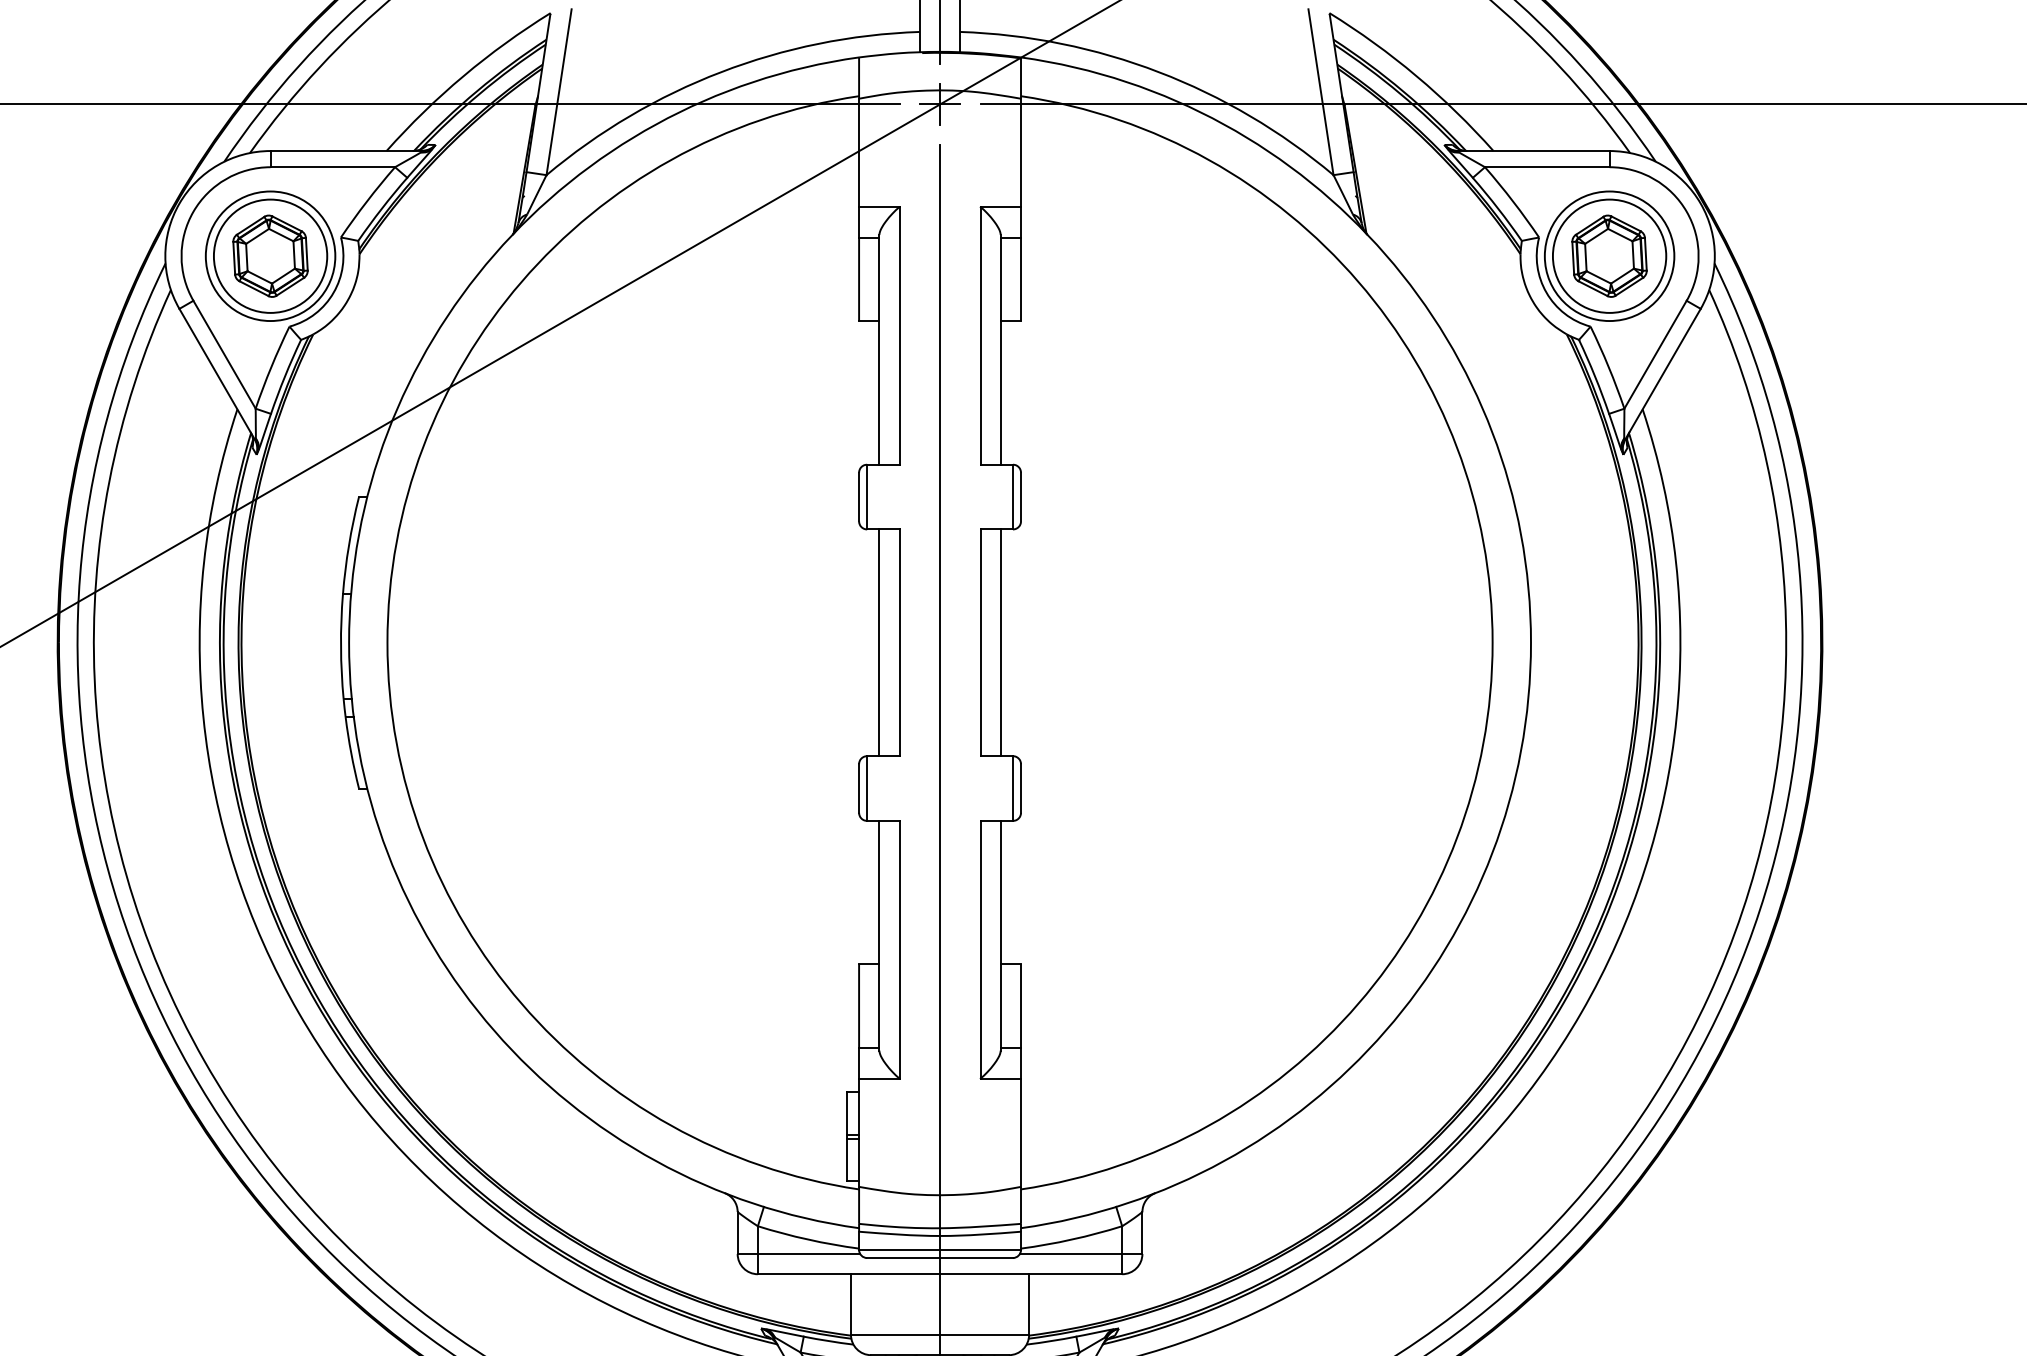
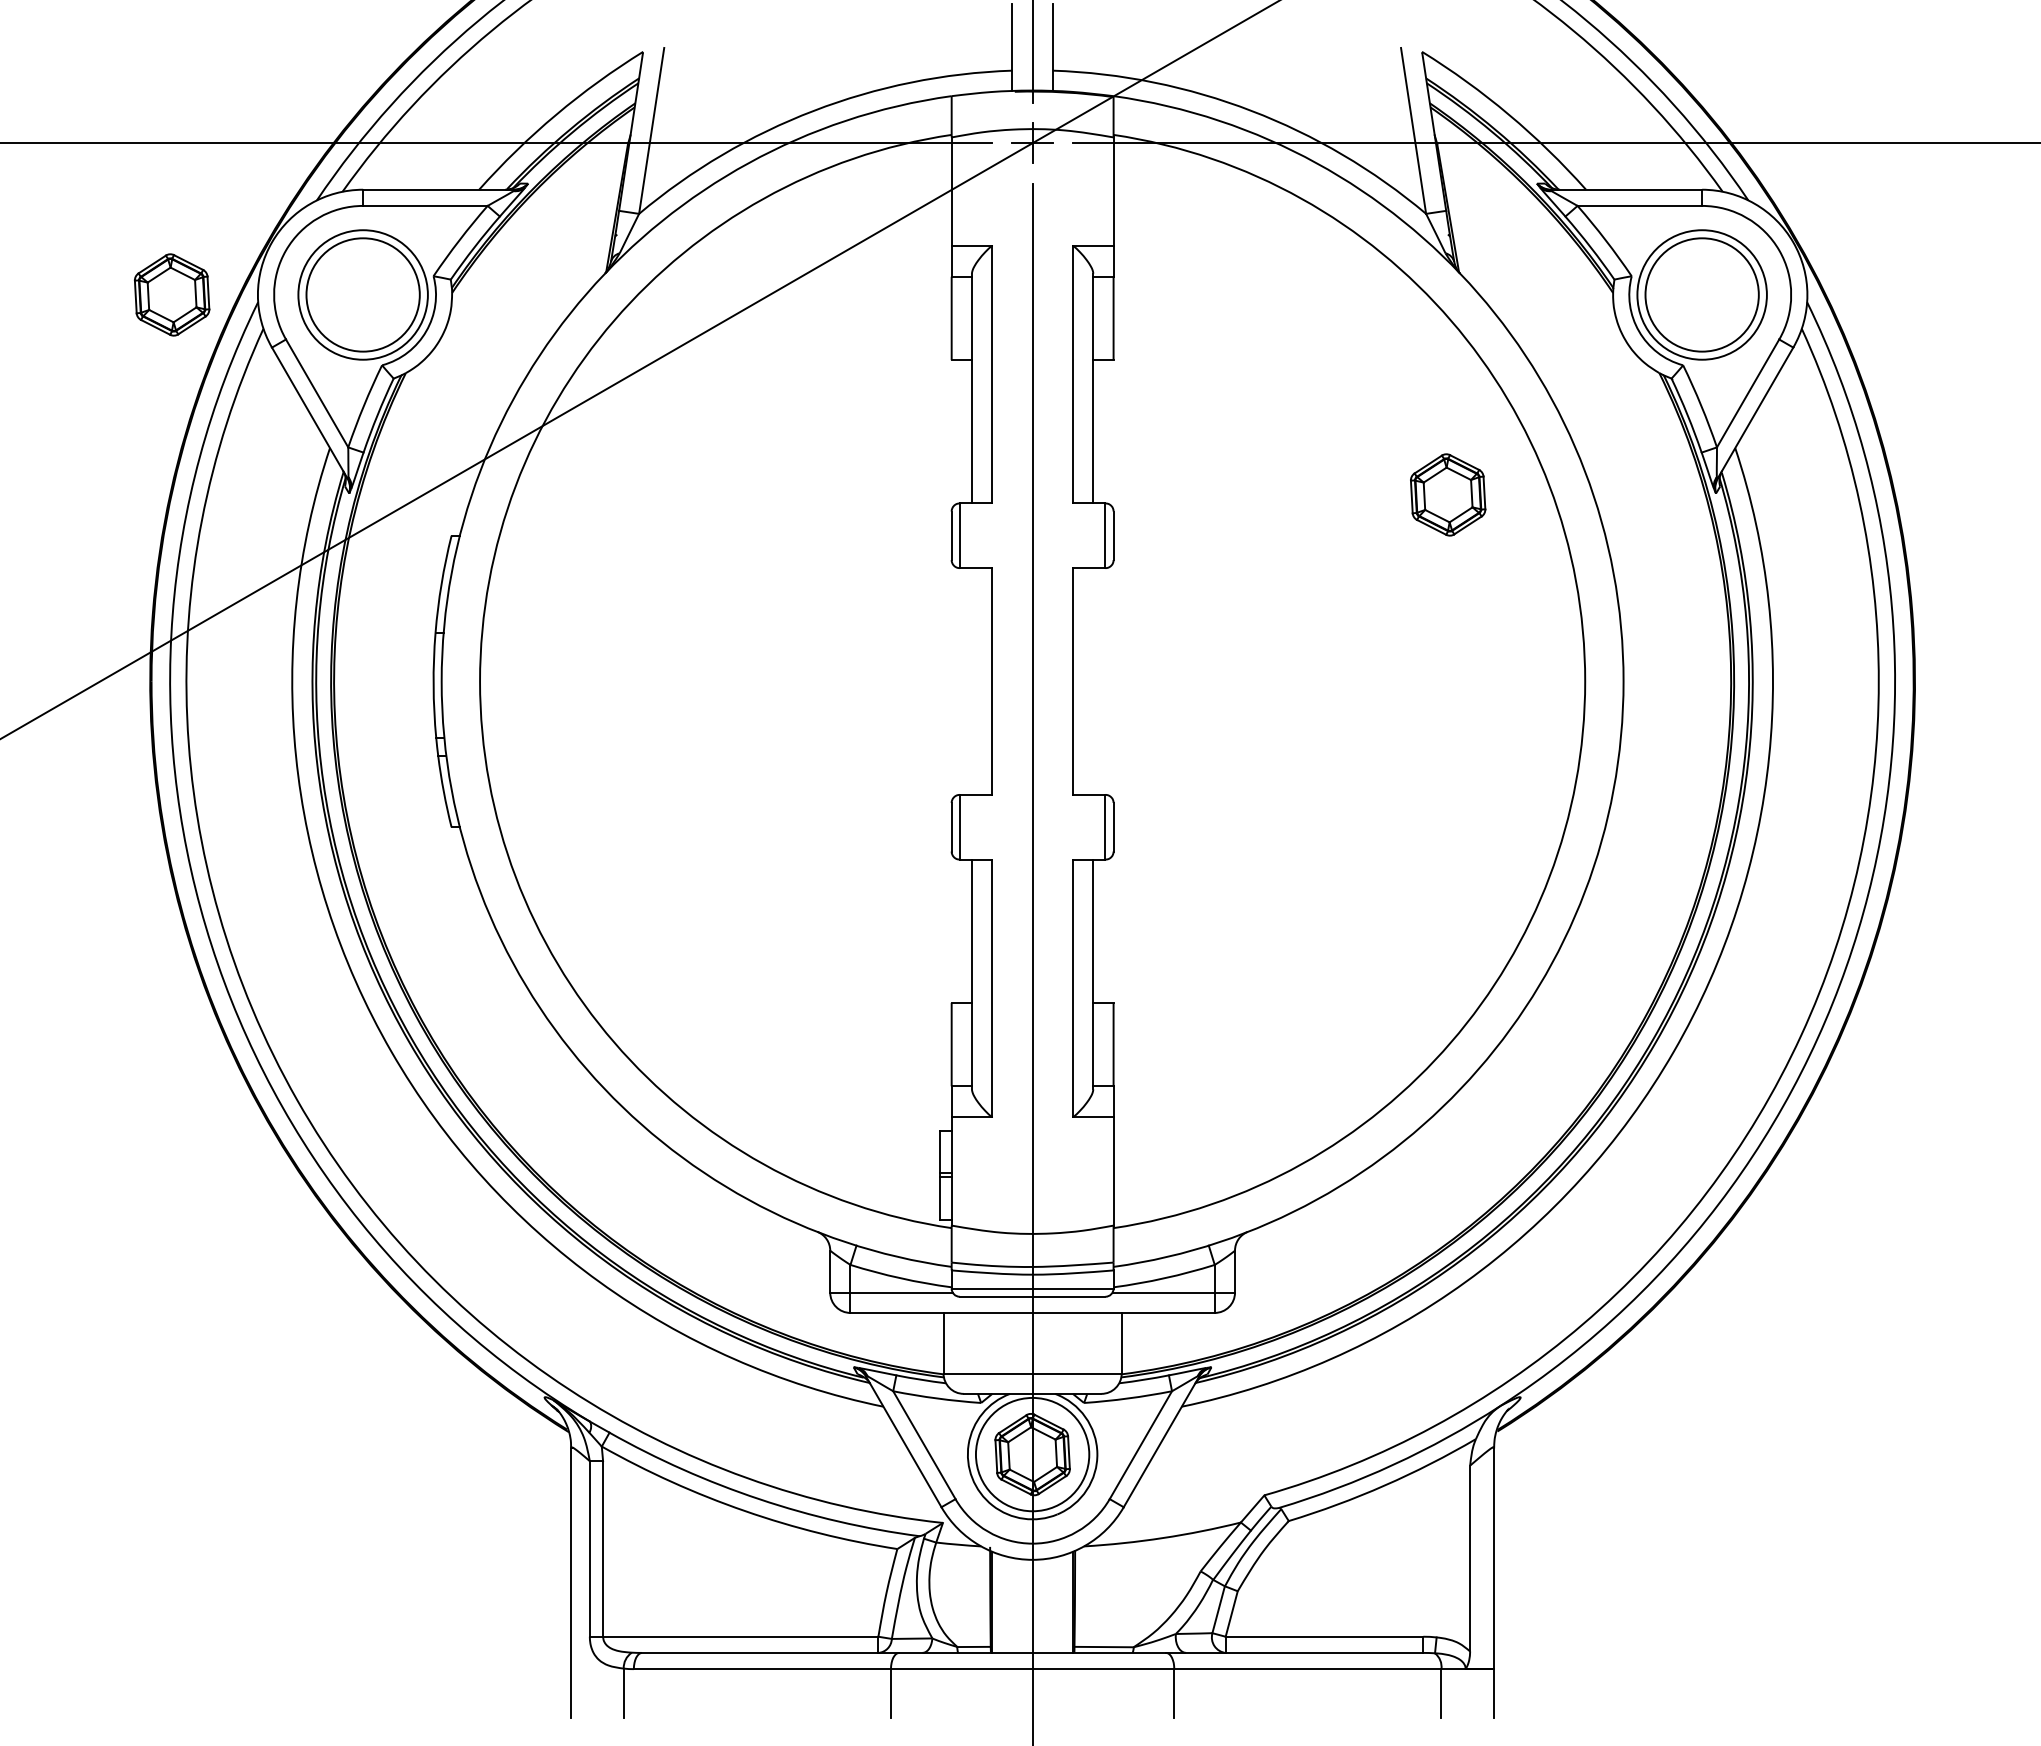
part: (270, 255) -> (172, 294), moved
part: (1609, 255) -> (1448, 494), moved
line: (878, 642) -> (971, 681), removed
line: (1000, 642) -> (1093, 681), removed

